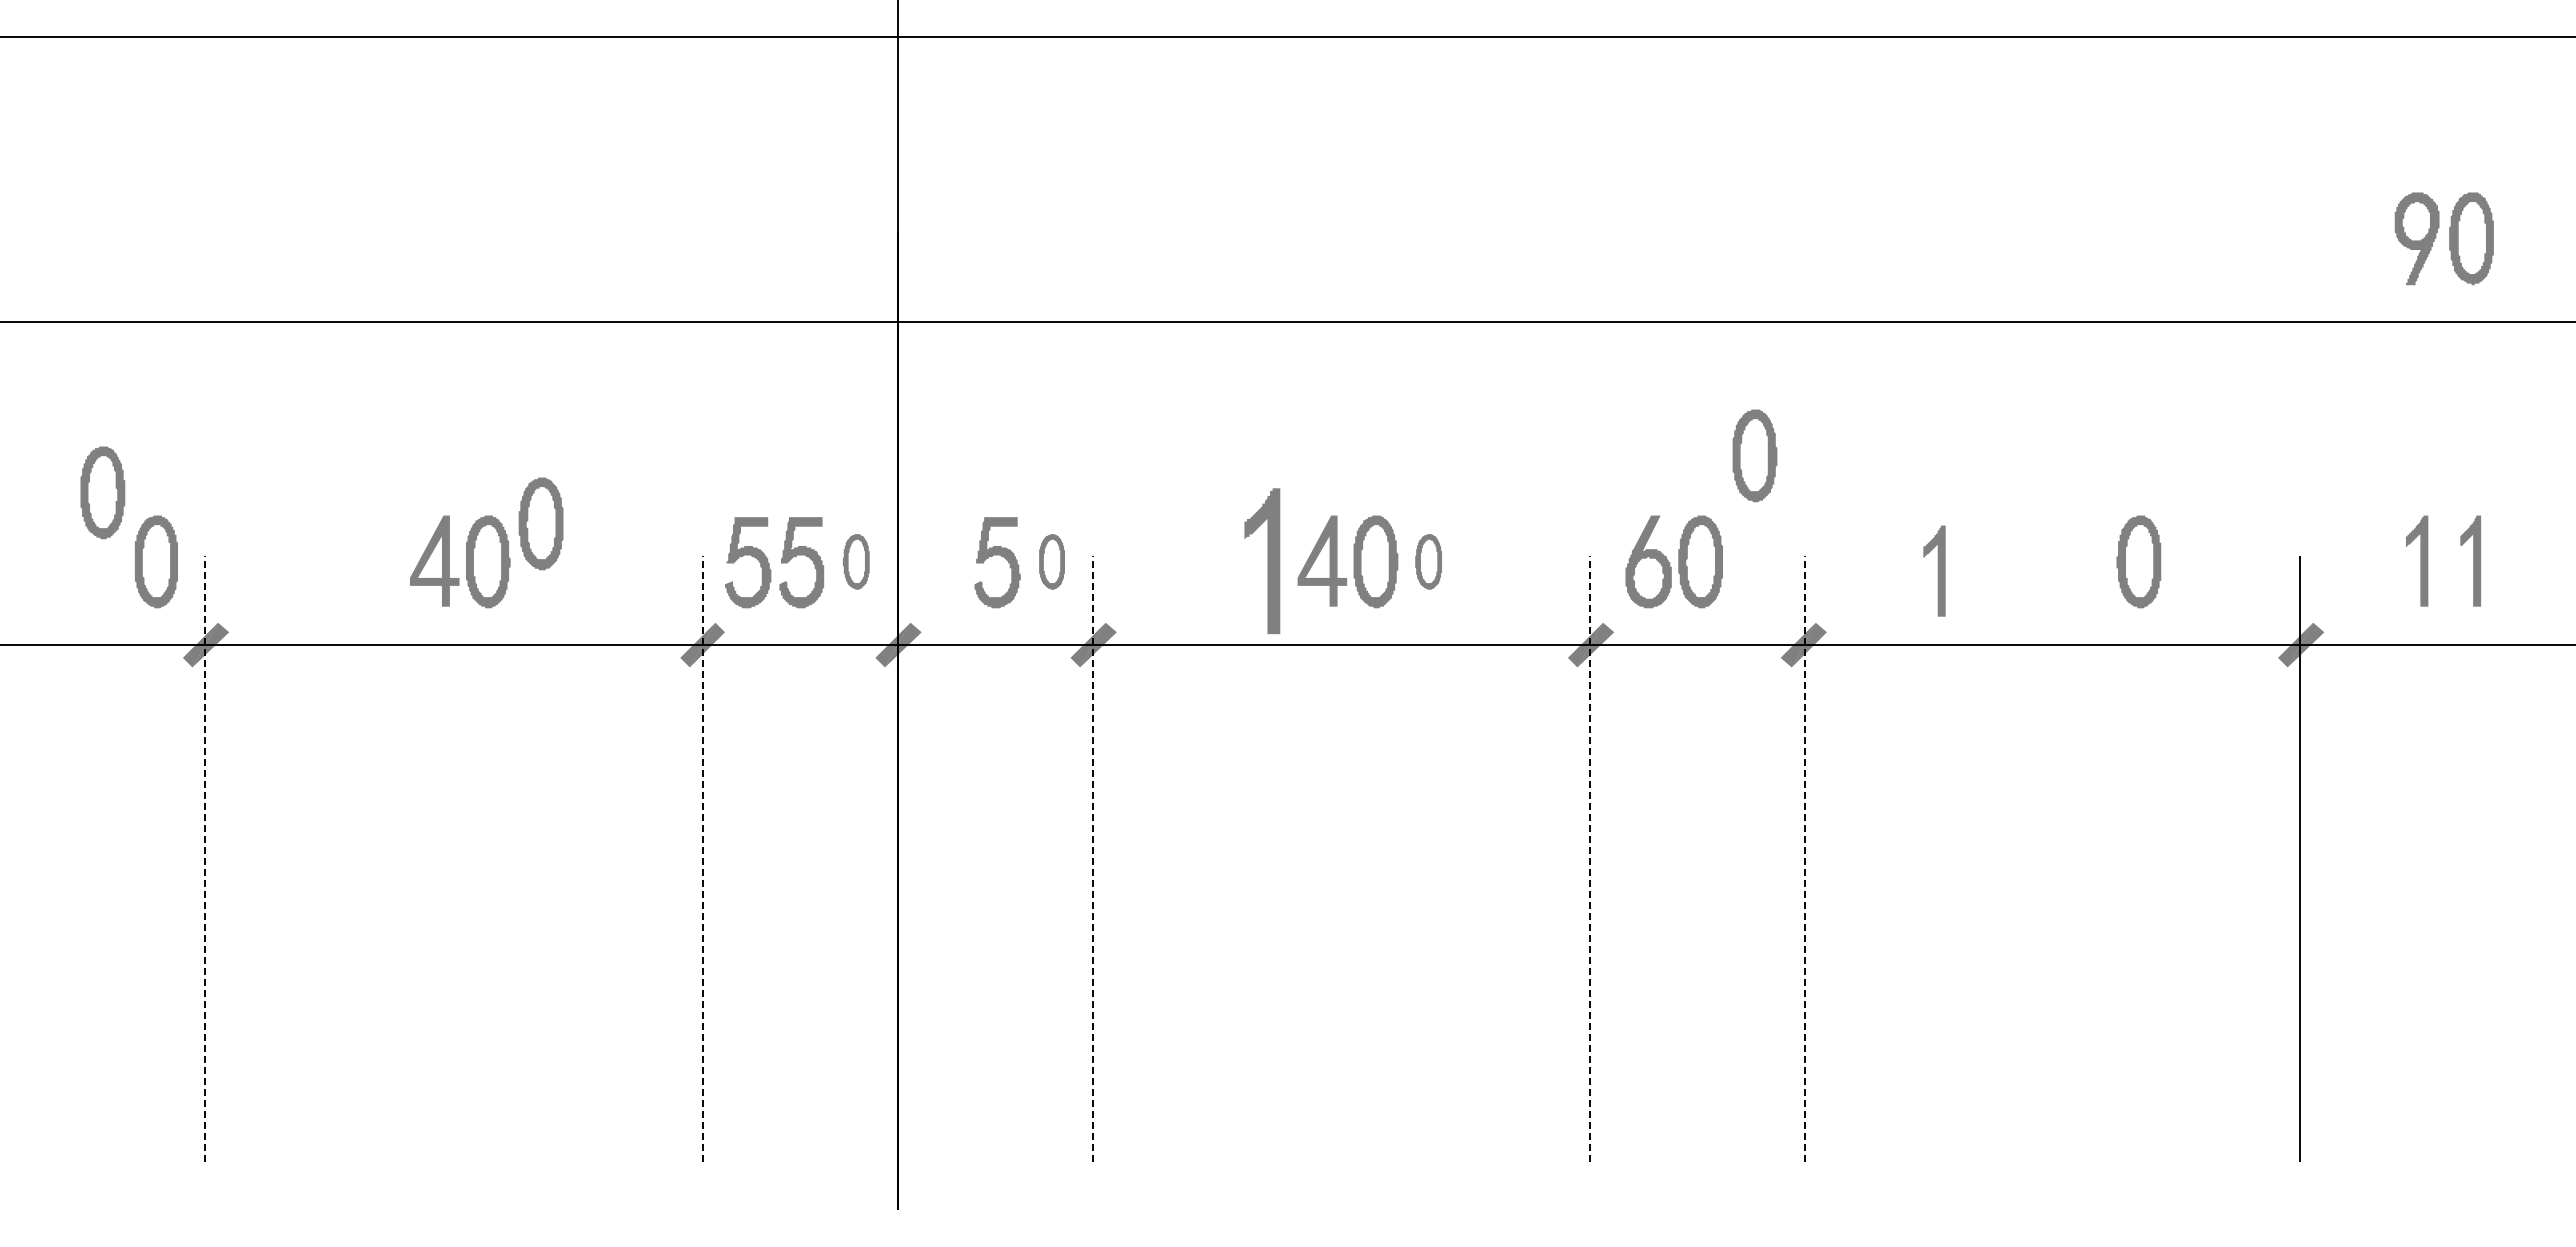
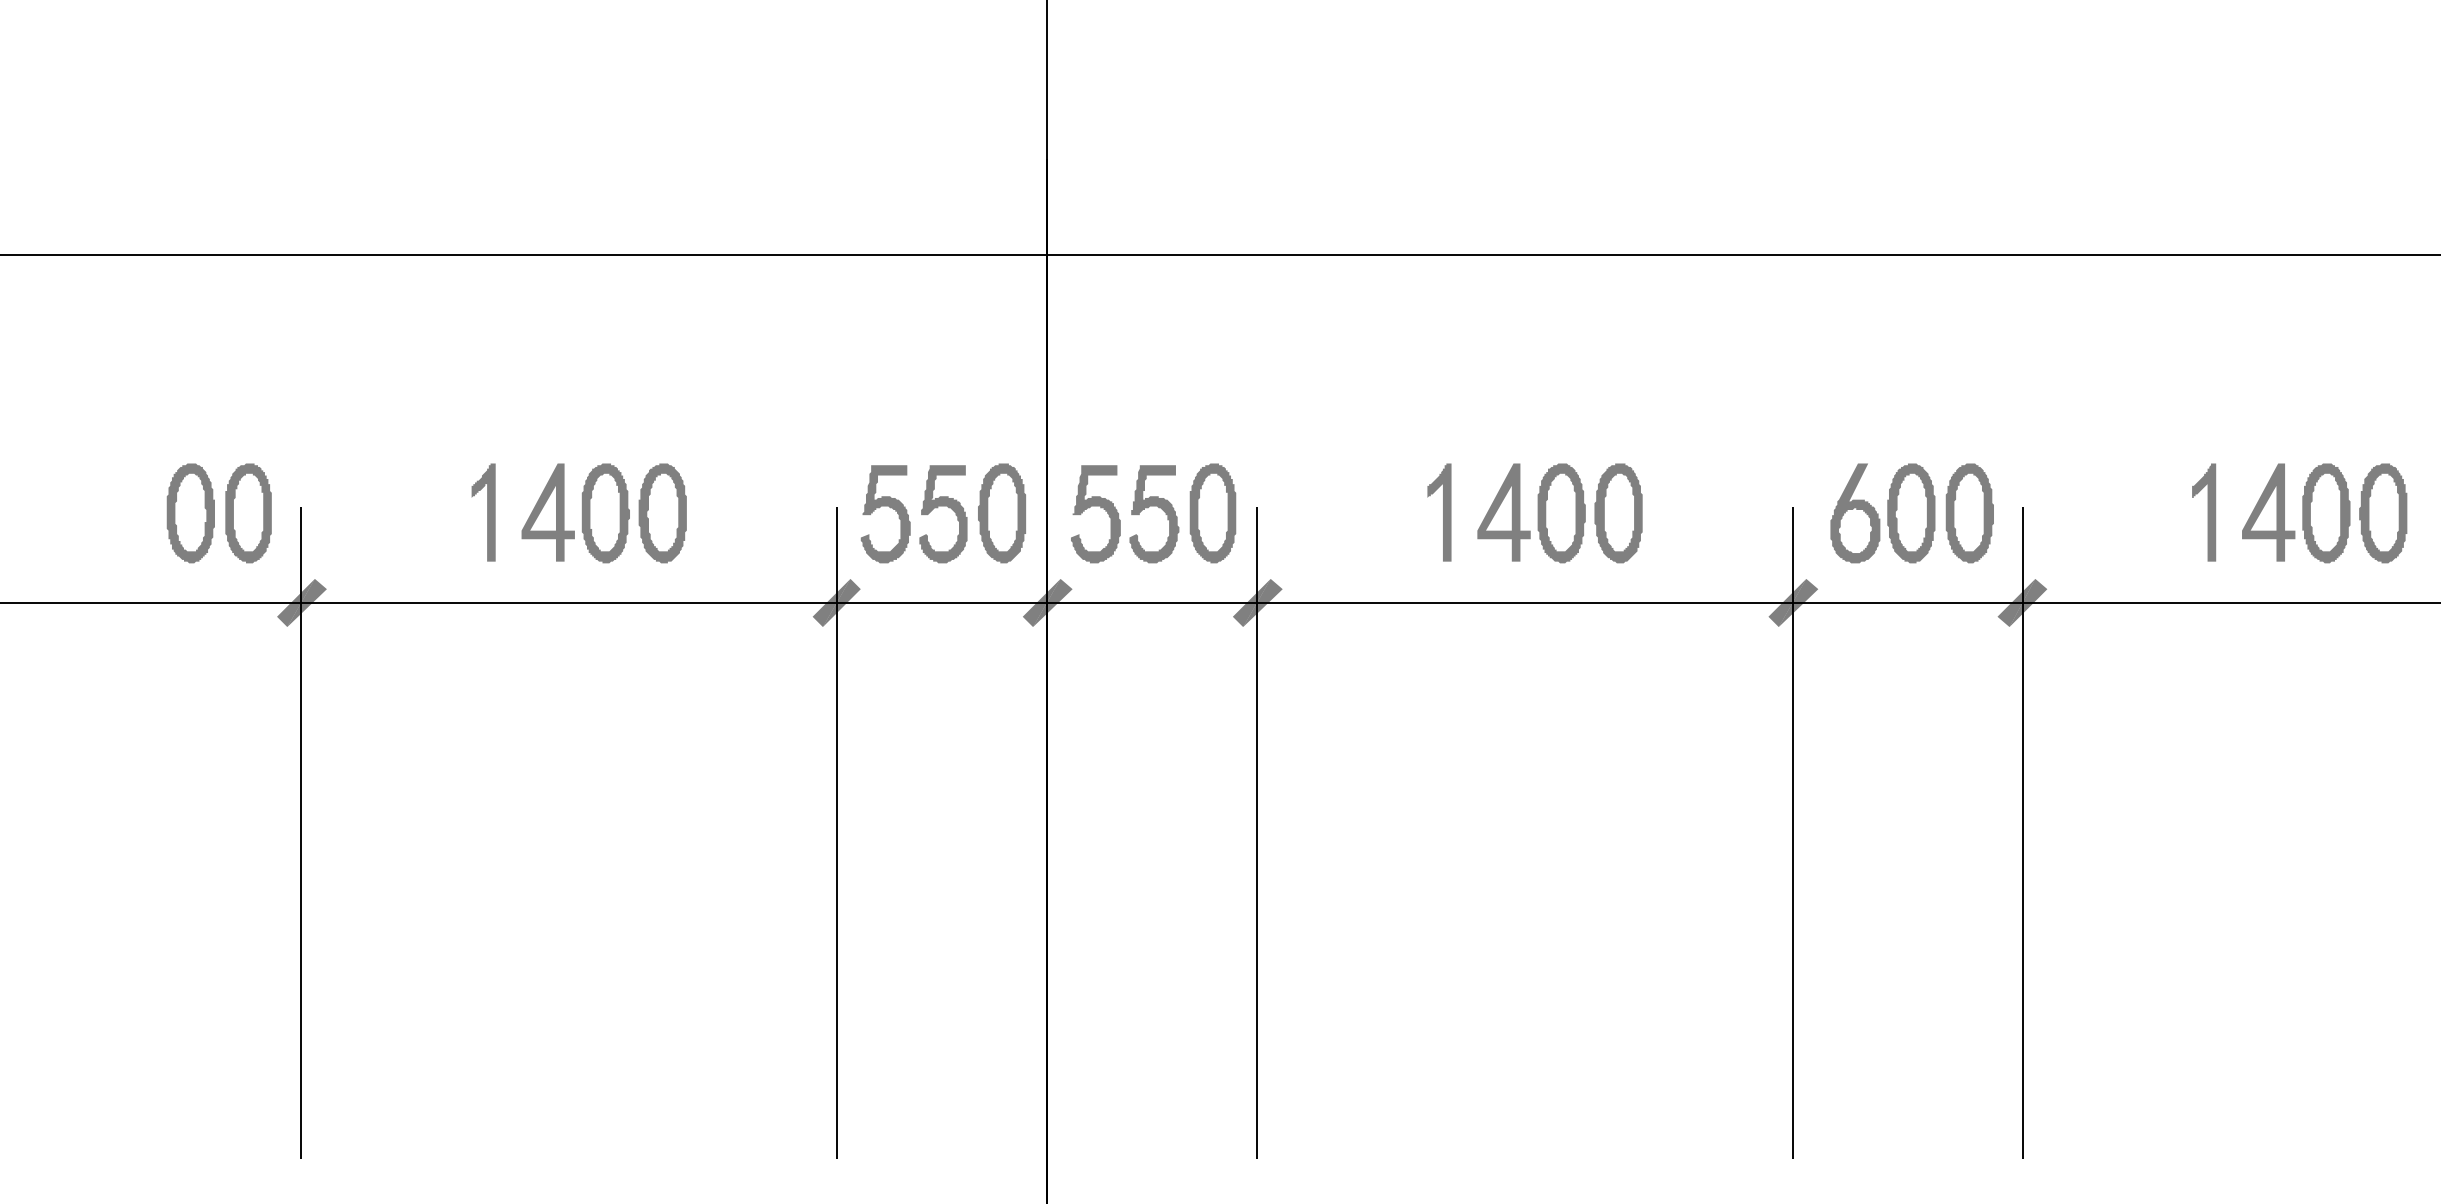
part: (1754, 455) -> (1969, 512), moved
part: (102, 492) -> (190, 512), moved
part: (540, 523) -> (662, 512), moved
fill: (374, 560) -> (483, 511), added
part: (1262, 560) -> (1439, 511), size x0.62
part: (856, 561) -> (1002, 512), size x1.67
part: (1051, 561) -> (1212, 512), size x1.67
part: (1428, 561) -> (1618, 512), size x1.67
part: (2057, 561) -> (2295, 512), added
fill: (943, 562) -> (1096, 514), added
part: (1934, 570) -> (2204, 511), moved
line: (205, 858) -> (301, 832), dashed -> solid
line: (702, 858) -> (836, 832), dashed -> solid
line: (1092, 858) -> (1256, 832), dashed -> solid
line: (1590, 858) -> (1792, 832), dashed -> solid
line: (1804, 858) -> (2023, 832), dashed -> solid

